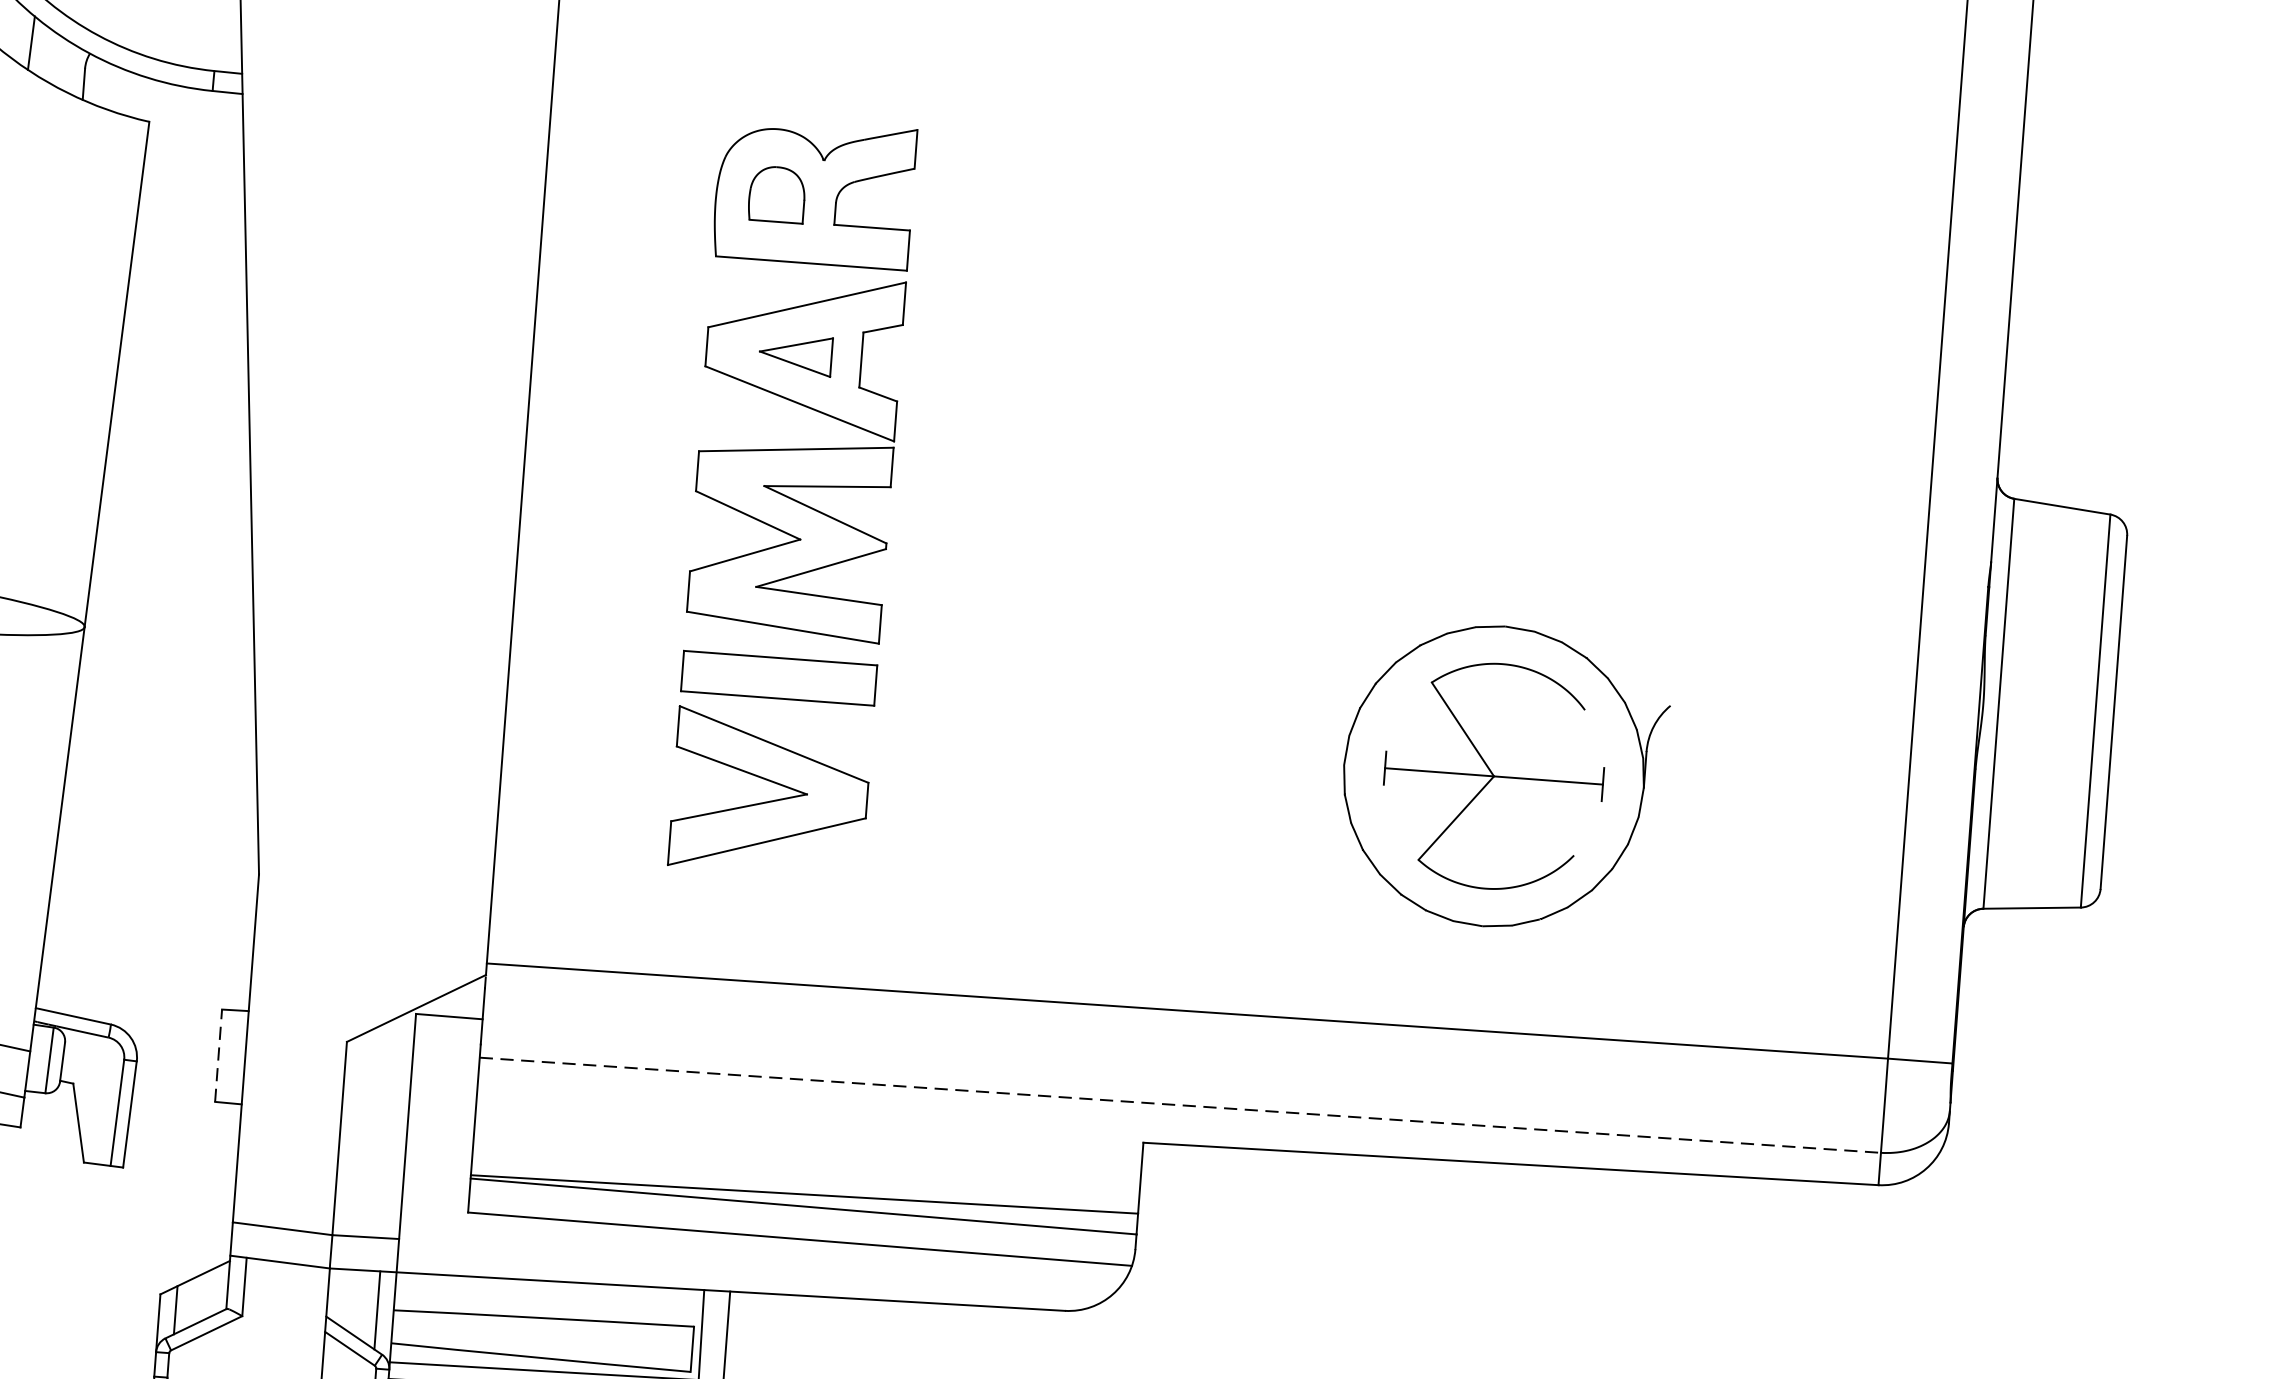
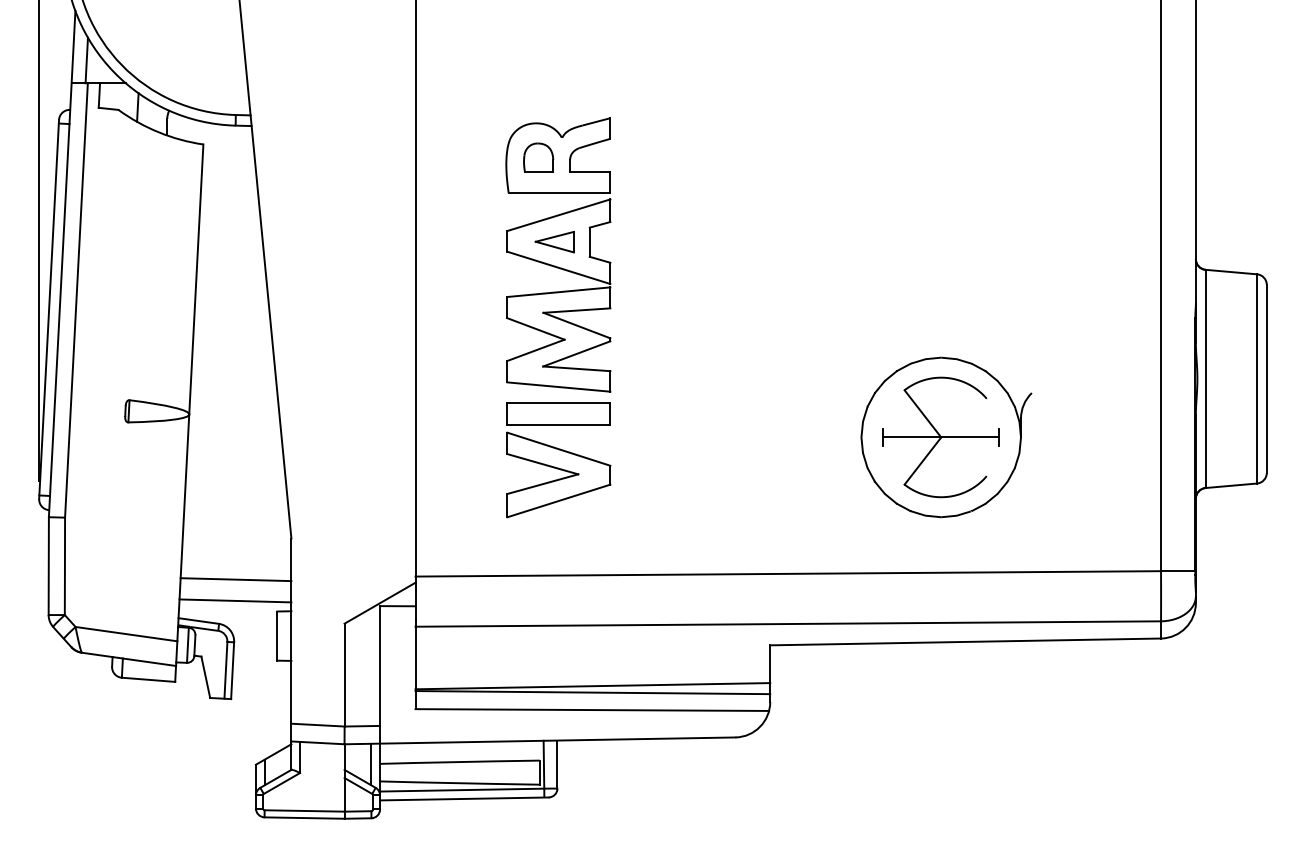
line: (148, 943) -> (235, 579), added
line: (145, 982) -> (235, 600), added
line: (219, 1056) -> (277, 636), dashed -> solid
line: (1180, 1106) -> (788, 624), dashed -> solid

